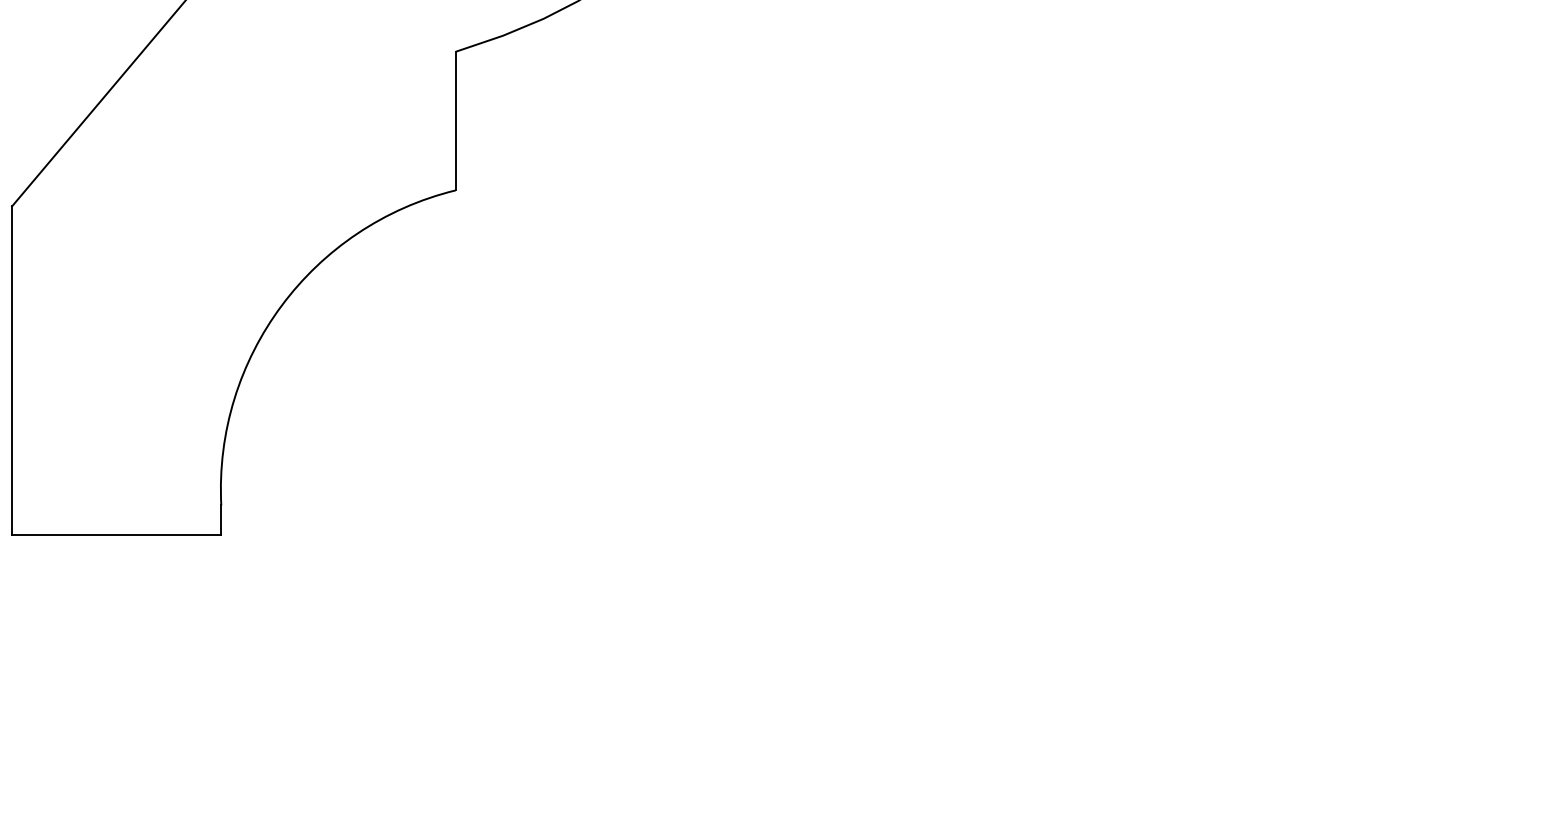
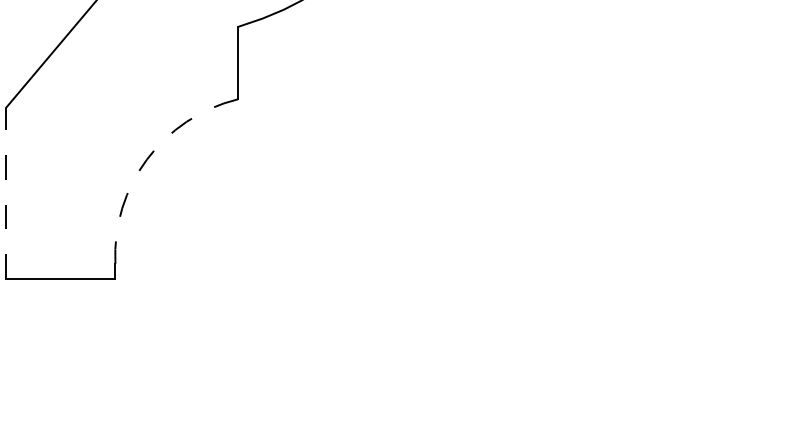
arc: (280, 305) -> (146, 159), solid -> dashed
line: (12, 370) -> (6, 193), solid -> dashed

